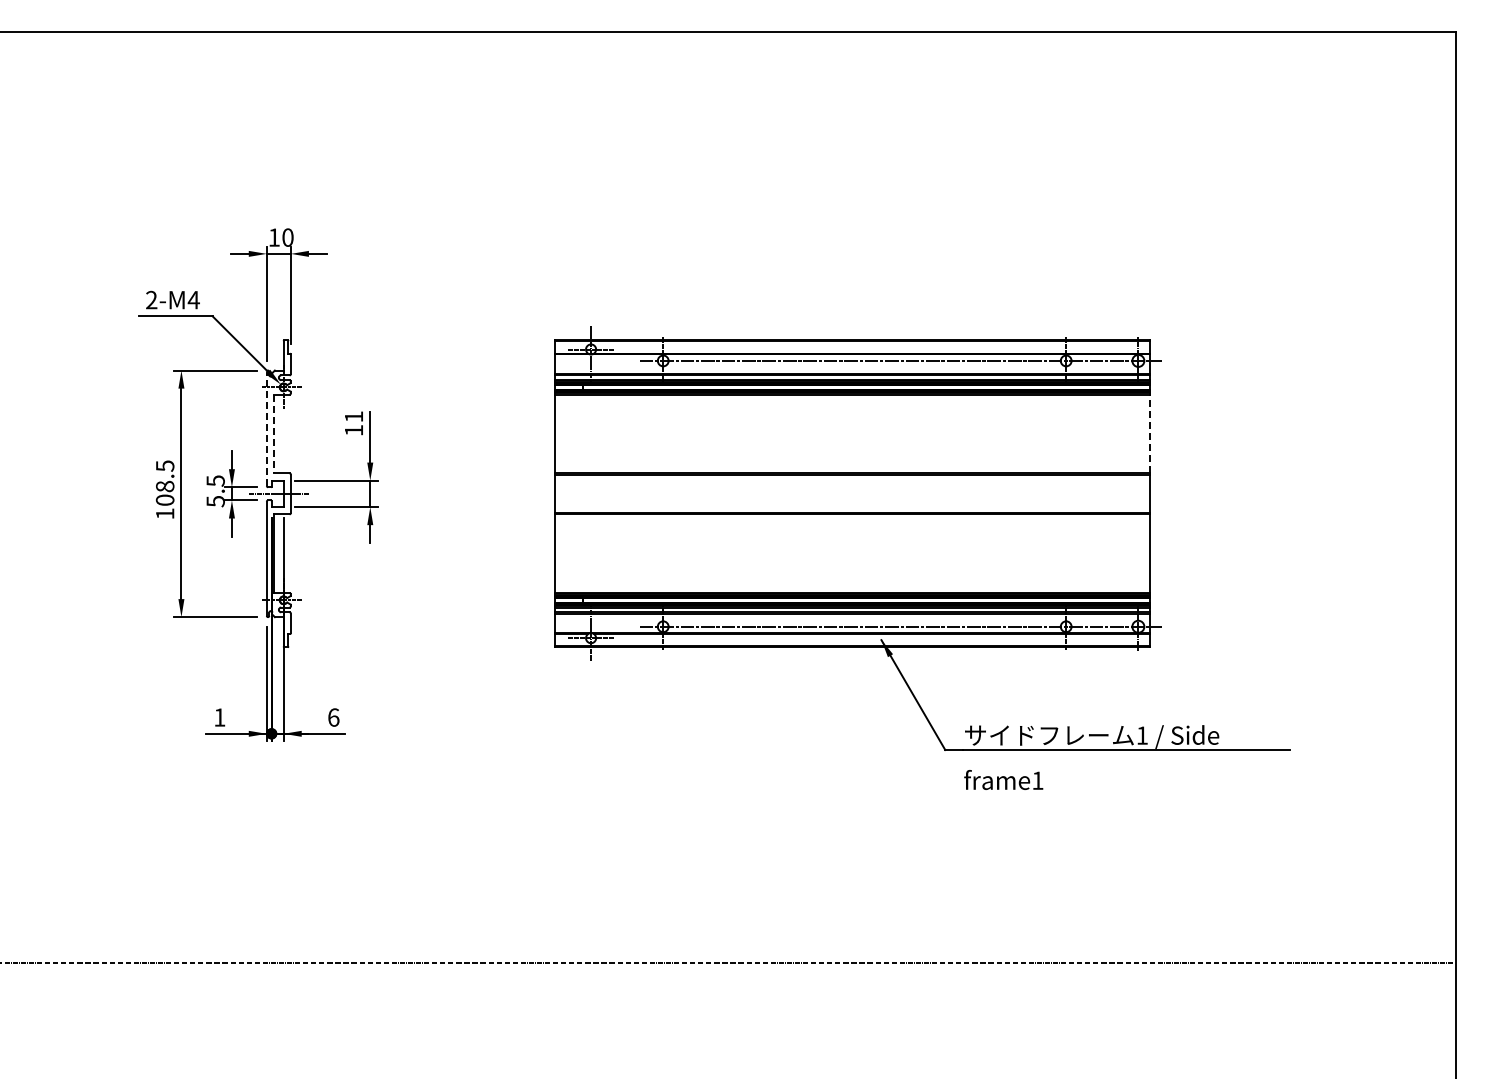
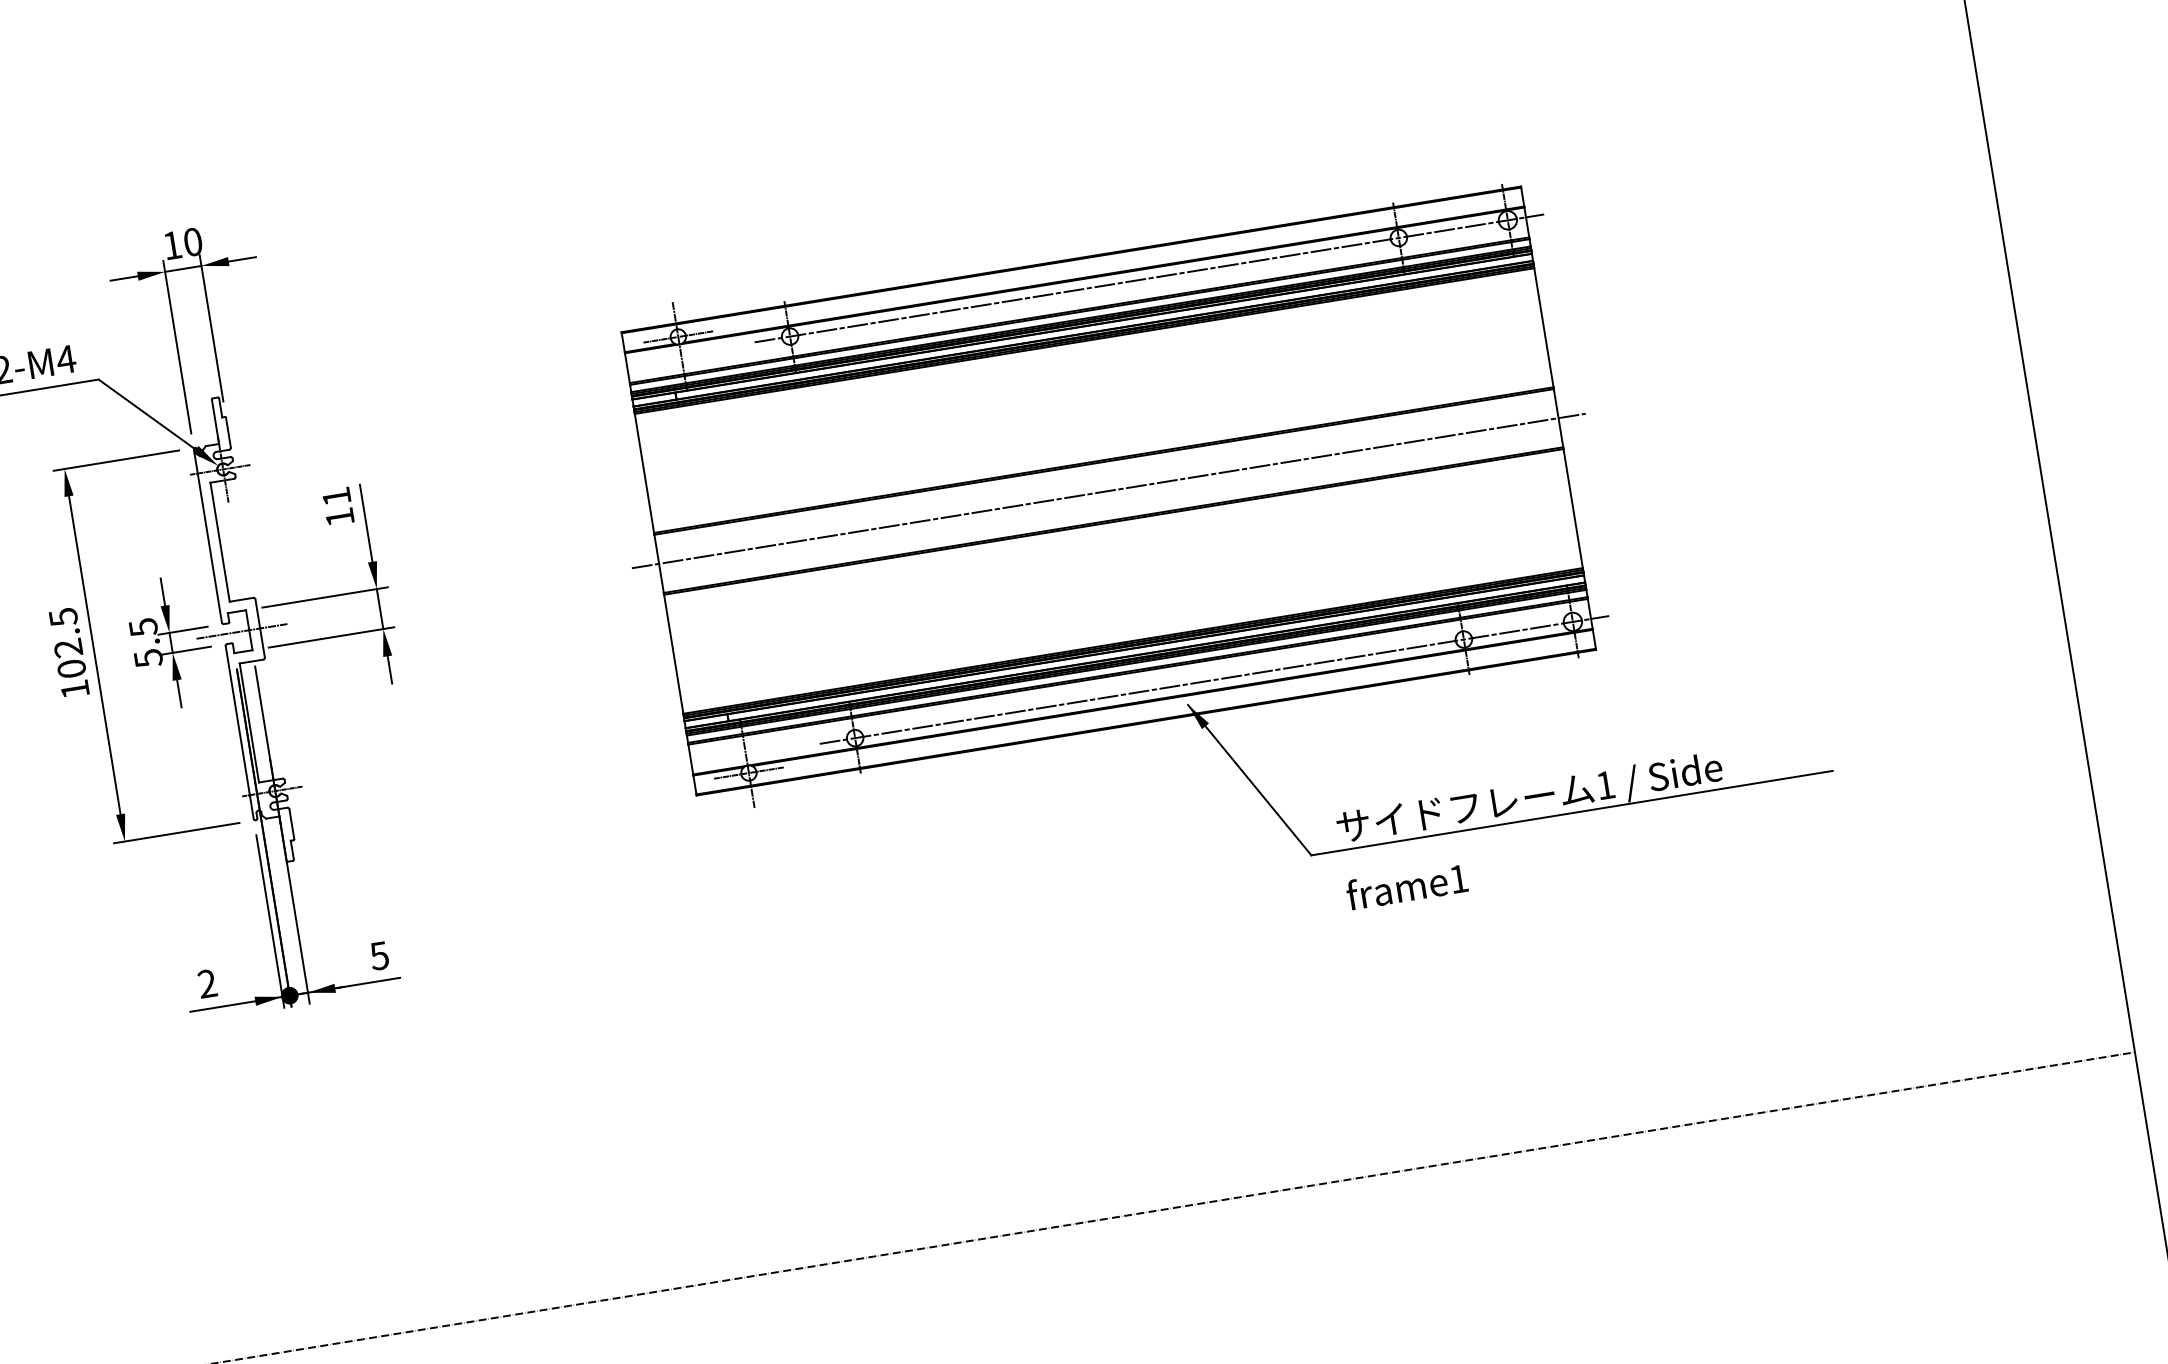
line: (266, 428) -> (207, 535), dashed -> solid
line: (1150, 433) -> (1543, 326), dashed -> solid
line: (274, 434) -> (220, 542), dashed -> solid
text: (164, 486) -> (67, 648), 108.5 -> 102.5
line: (852, 493) -> (1108, 490), added
text: (219, 717) -> (207, 983), 1 -> 2
text: (333, 717) -> (379, 955), 6 -> 5

